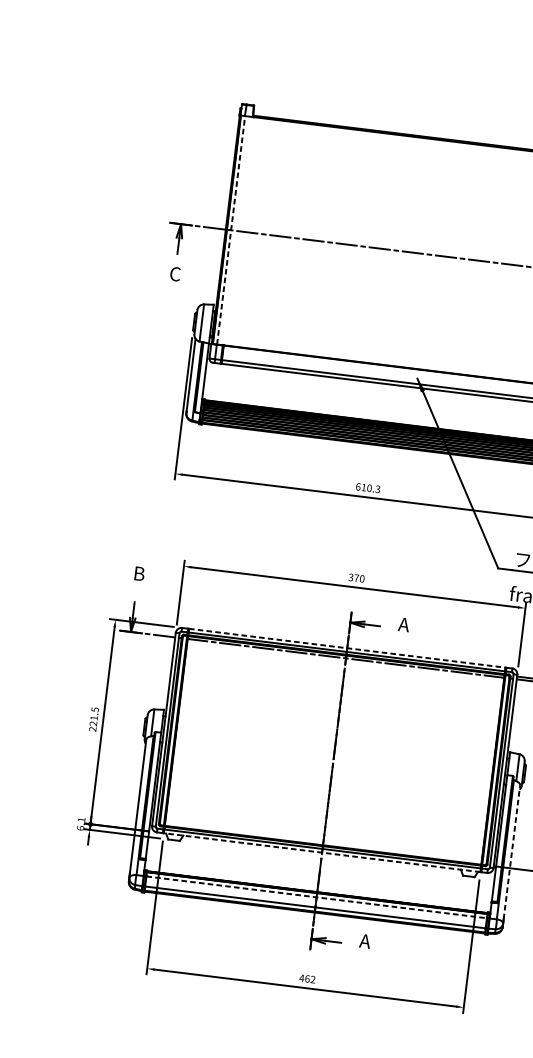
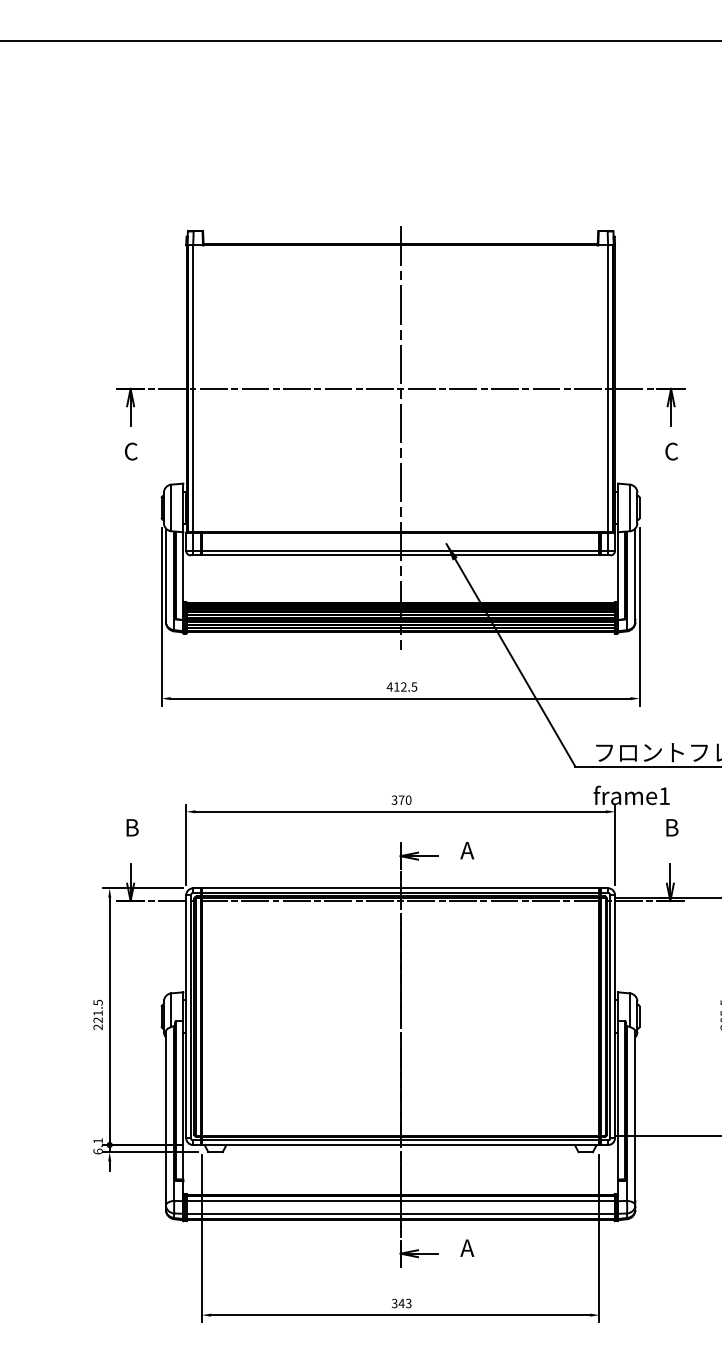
line: (231, 230) -> (193, 388), dashed -> solid
line: (391, 289) -> (400, 437), added
text: (367, 487) -> (401, 686), 610.3 -> 412.5
line: (347, 648) -> (400, 888), dashed -> solid
line: (512, 852) -> (635, 1115), dashed -> solid
line: (321, 853) -> (400, 1145), dashed -> solid
line: (316, 897) -> (400, 1201), dashed -> solid
text: (307, 978) -> (401, 1303), 462 -> 343

